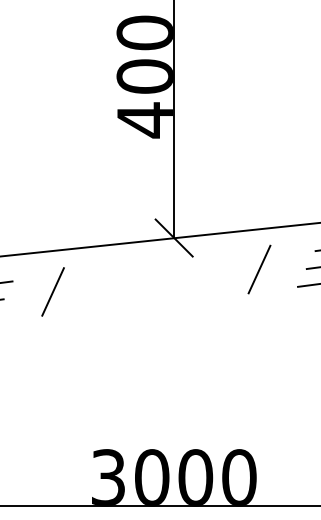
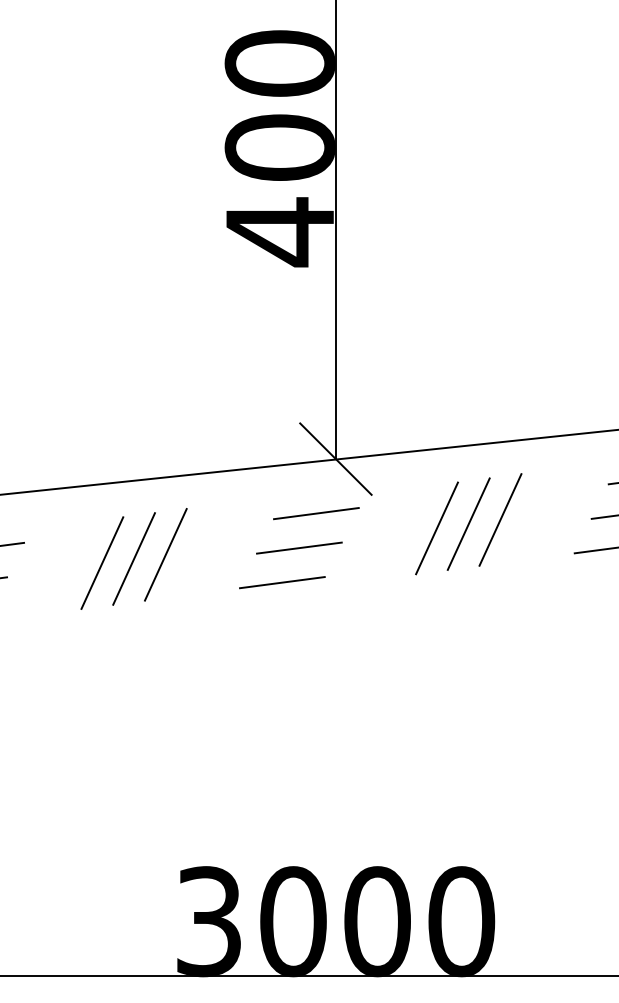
line: (164, 266) -> (317, 514), added
line: (242, 271) -> (467, 523), added
line: (226, 273) -> (436, 527), added
line: (155, 283) -> (299, 546), added
line: (85, 287) -> (164, 554), added
line: (69, 289) -> (133, 558), added
line: (146, 301) -> (282, 581), added

